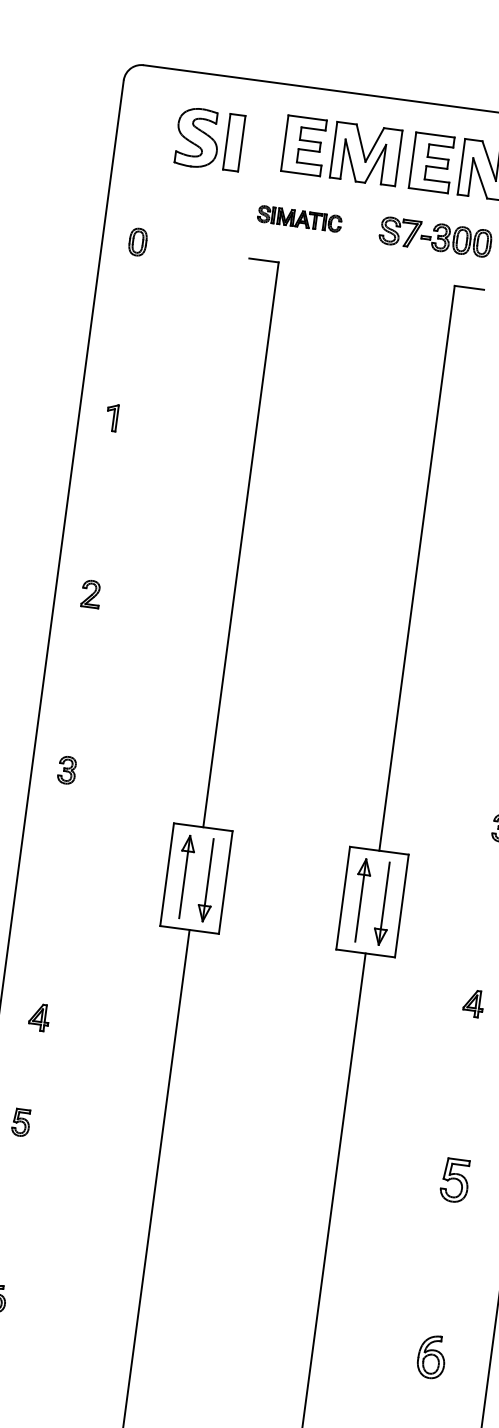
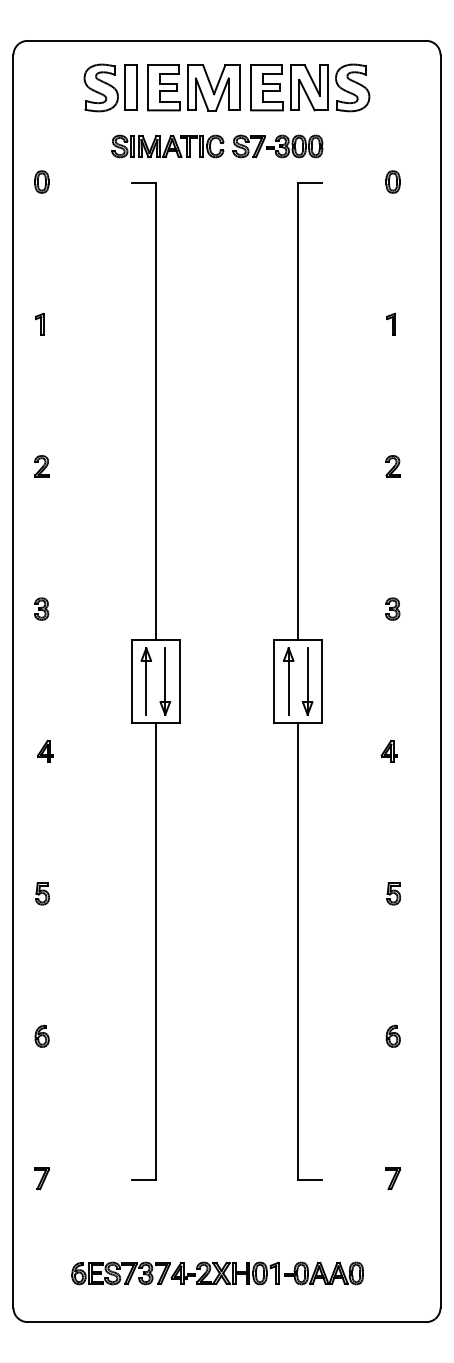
part: (209, 138) -> (110, 87), moved
part: (299, 218) -> (167, 146), size x1.67
part: (39, 1017) -> (45, 751), moved
part: (455, 1180) -> (393, 893), size x0.62
part: (430, 1355) -> (392, 1035), size x0.62

